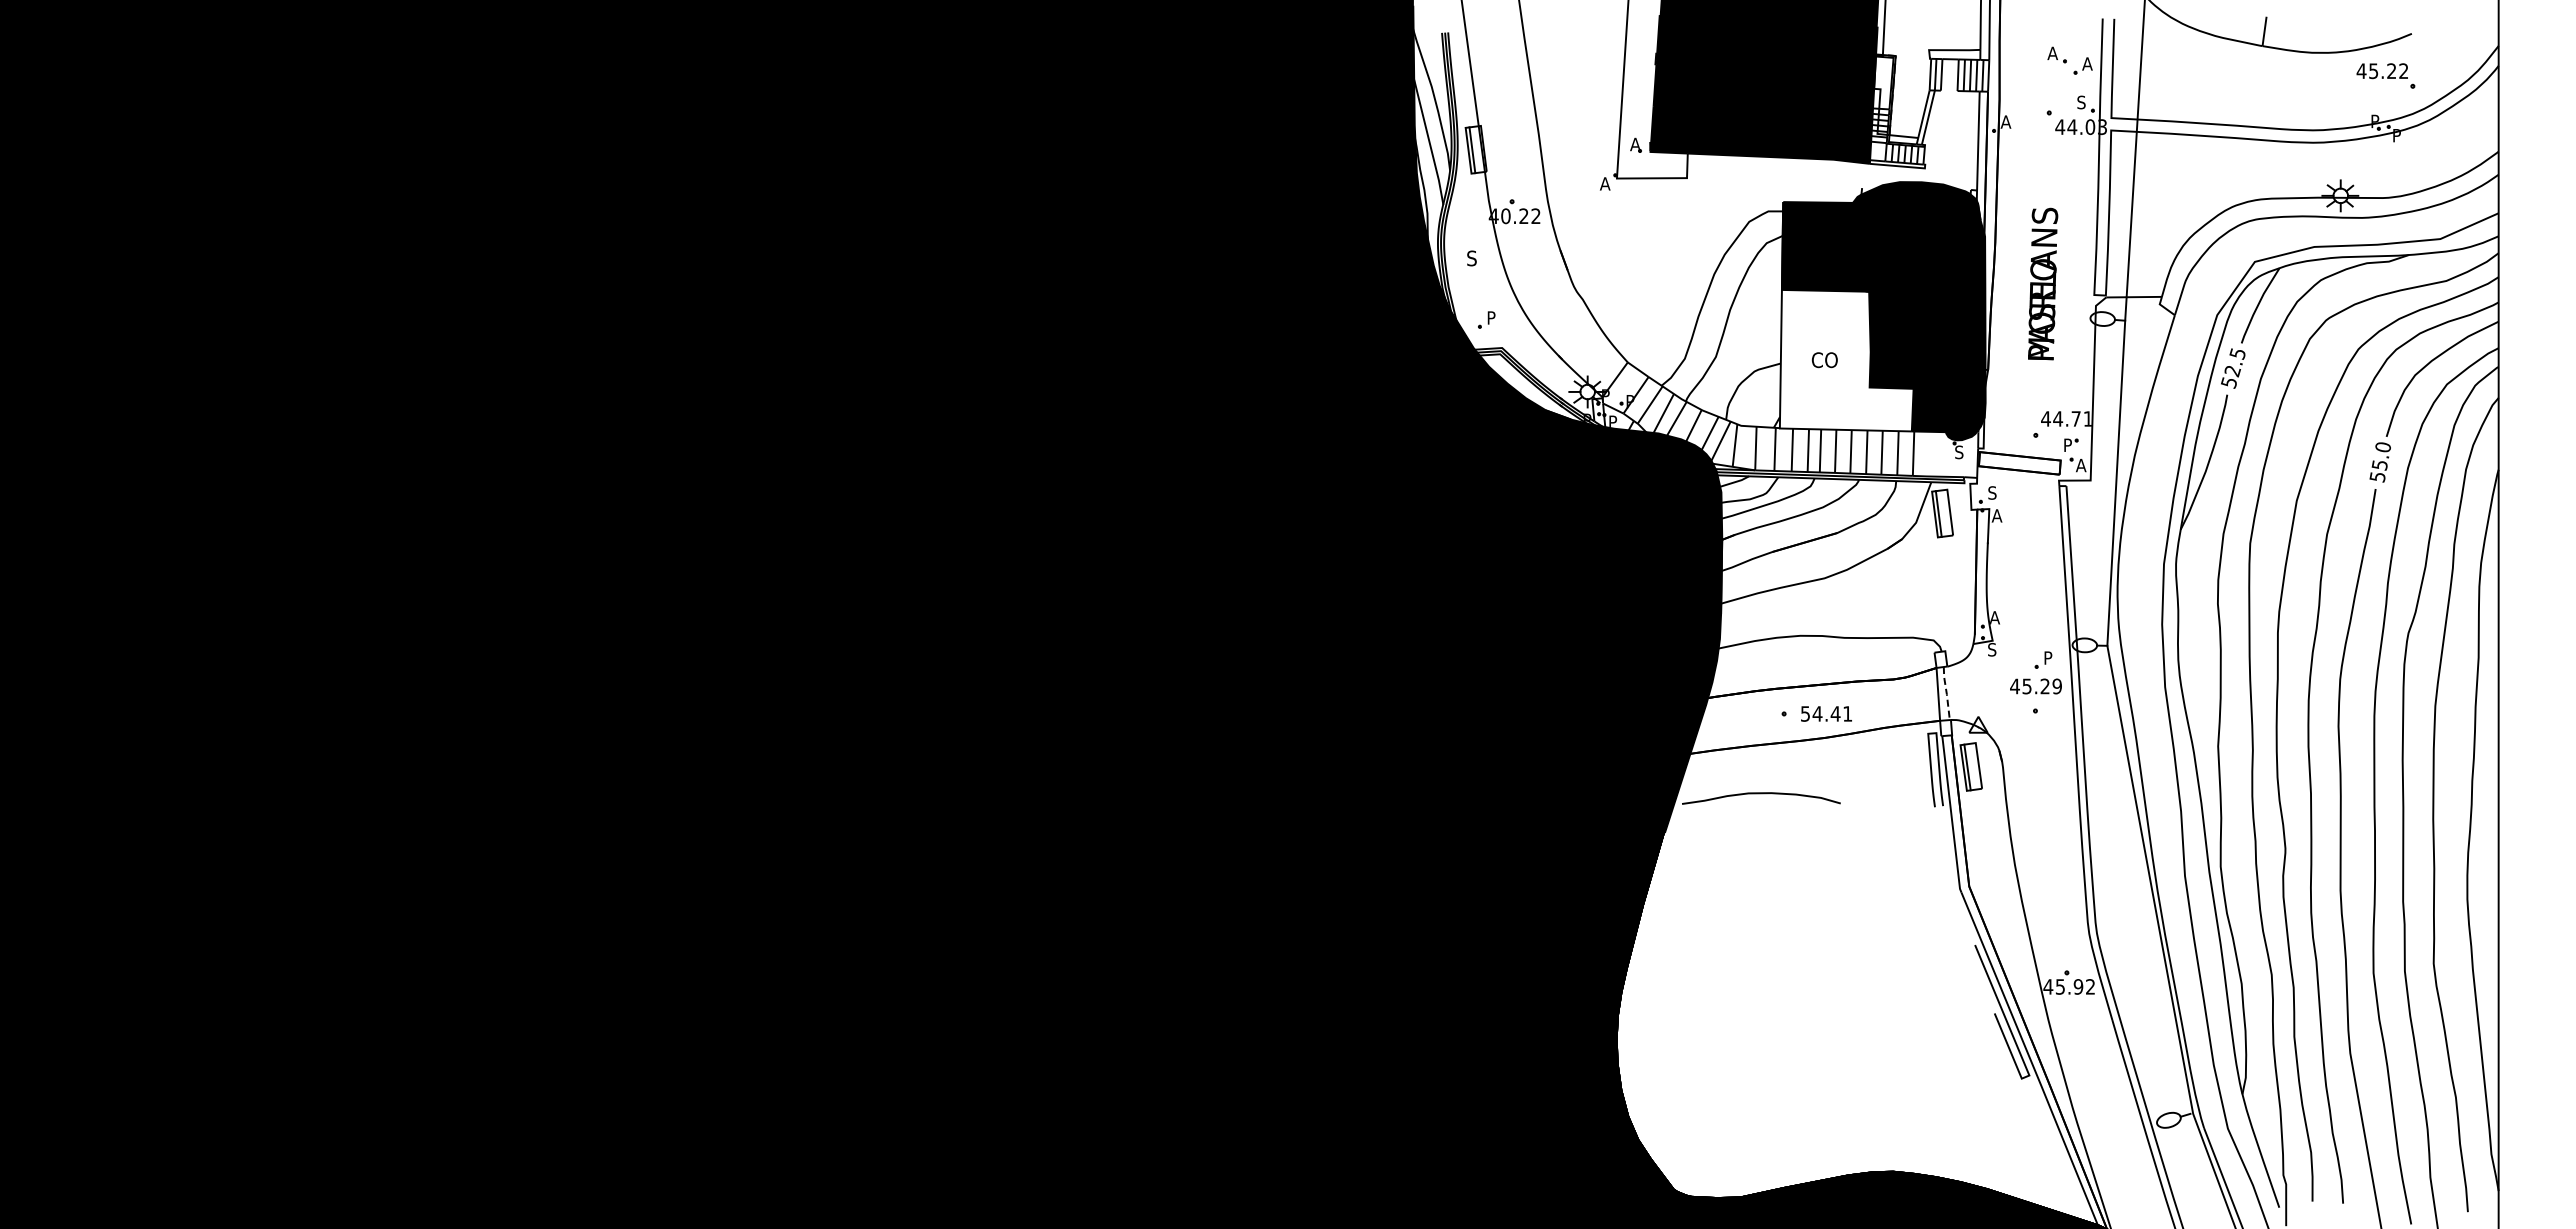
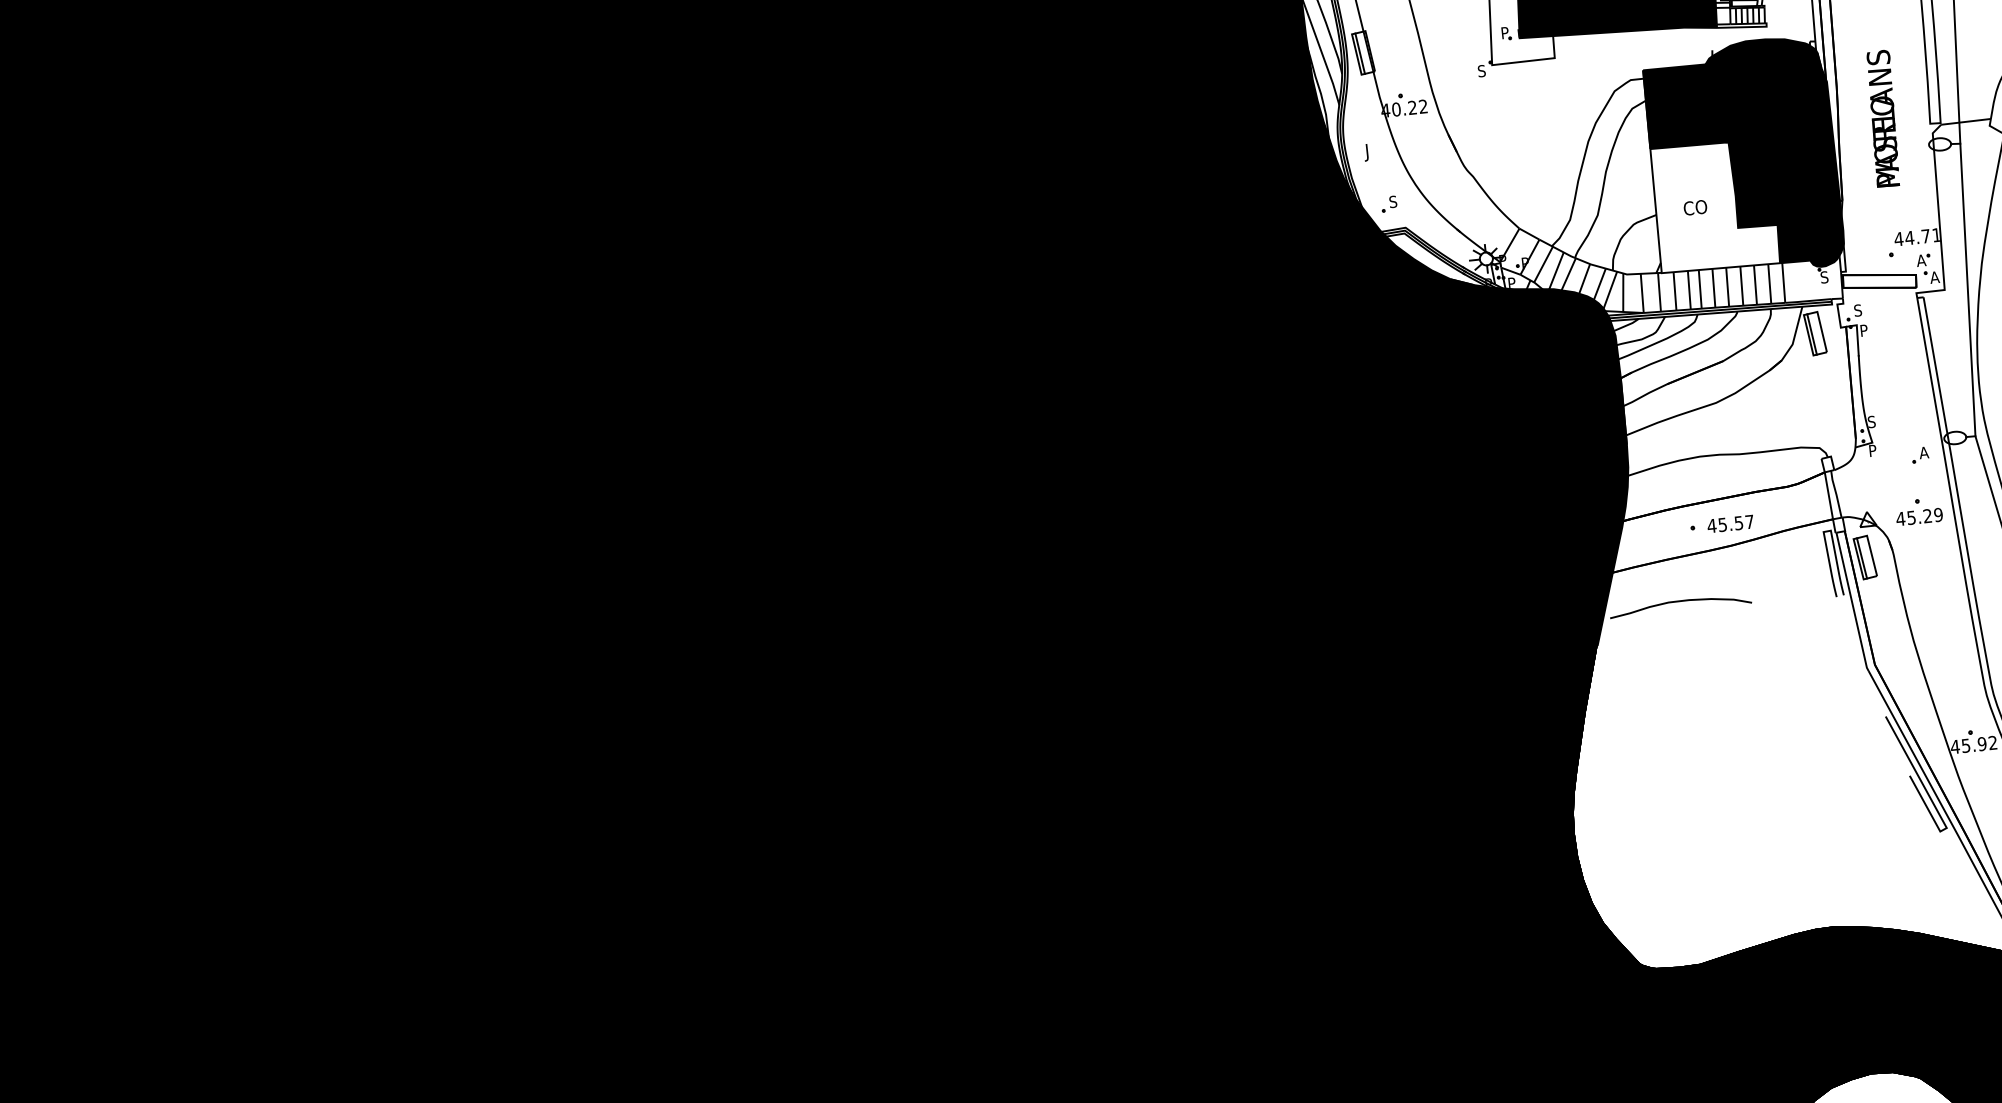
text: (1634, 144) -> (1504, 33), A -> P
text: (1604, 183) -> (1481, 70), A -> S
text: (1470, 260) -> (1369, 152), S -> J
text: (1491, 317) -> (1393, 201), P -> S
text: (2068, 444) -> (1921, 259), P -> A
text: (1996, 515) -> (1863, 330), A -> P
text: (1995, 617) -> (1872, 421), A -> S
text: (1992, 649) -> (1873, 450), S -> P
text: (2048, 657) -> (1923, 452), P -> A
text: (2035, 686) -> (1919, 517), moved
line: (1946, 693) -> (1836, 494), dashed -> solid
text: (1826, 713) -> (1730, 523), 54.41 -> 45.57

